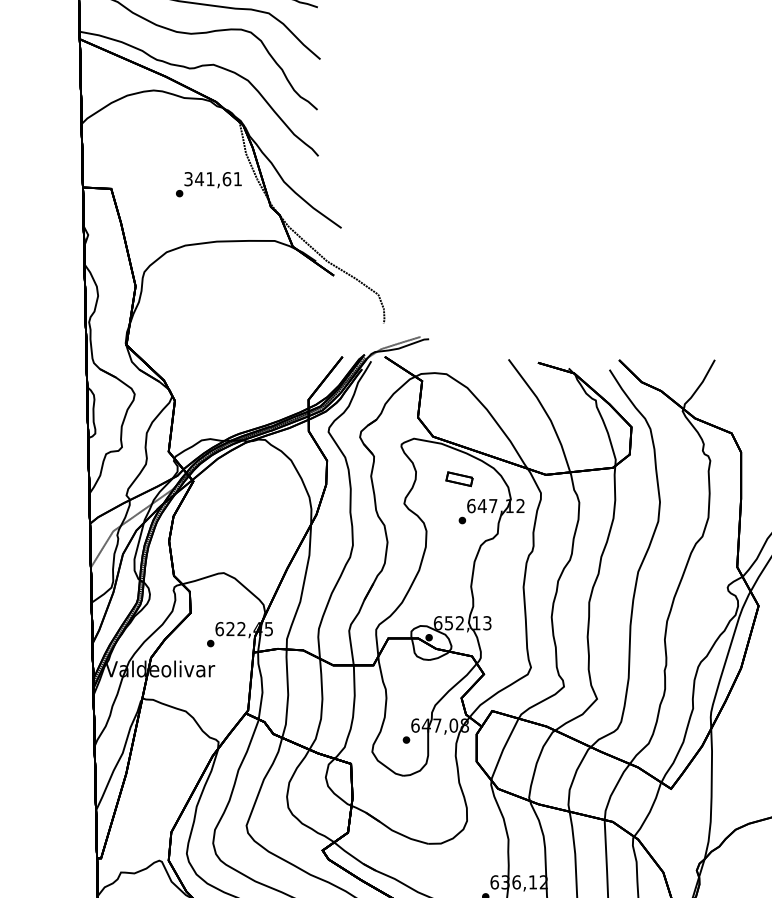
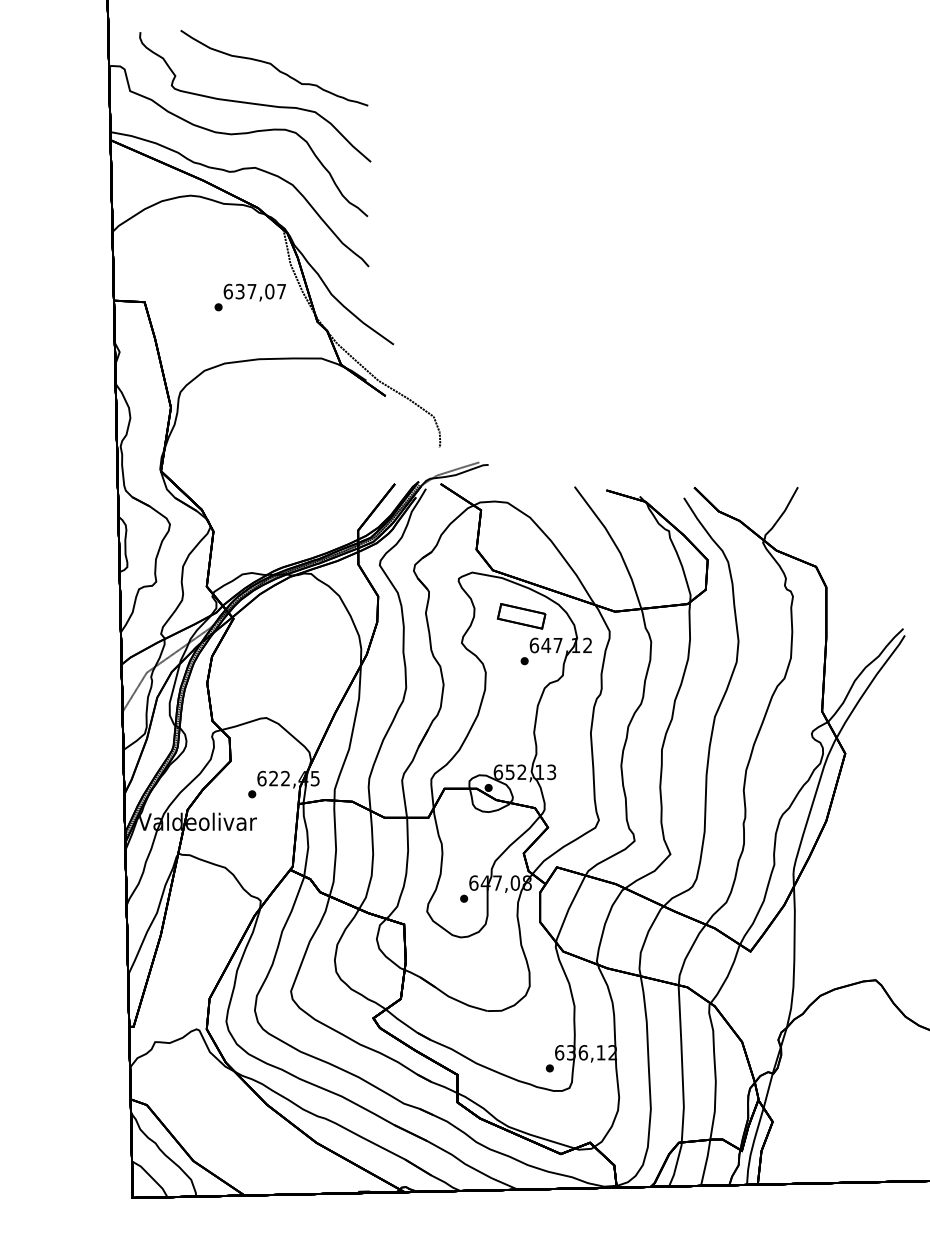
text: (212, 179) -> (254, 291), 341,61 -> 637,07
part: (459, 479) -> (521, 616), size x1.67

